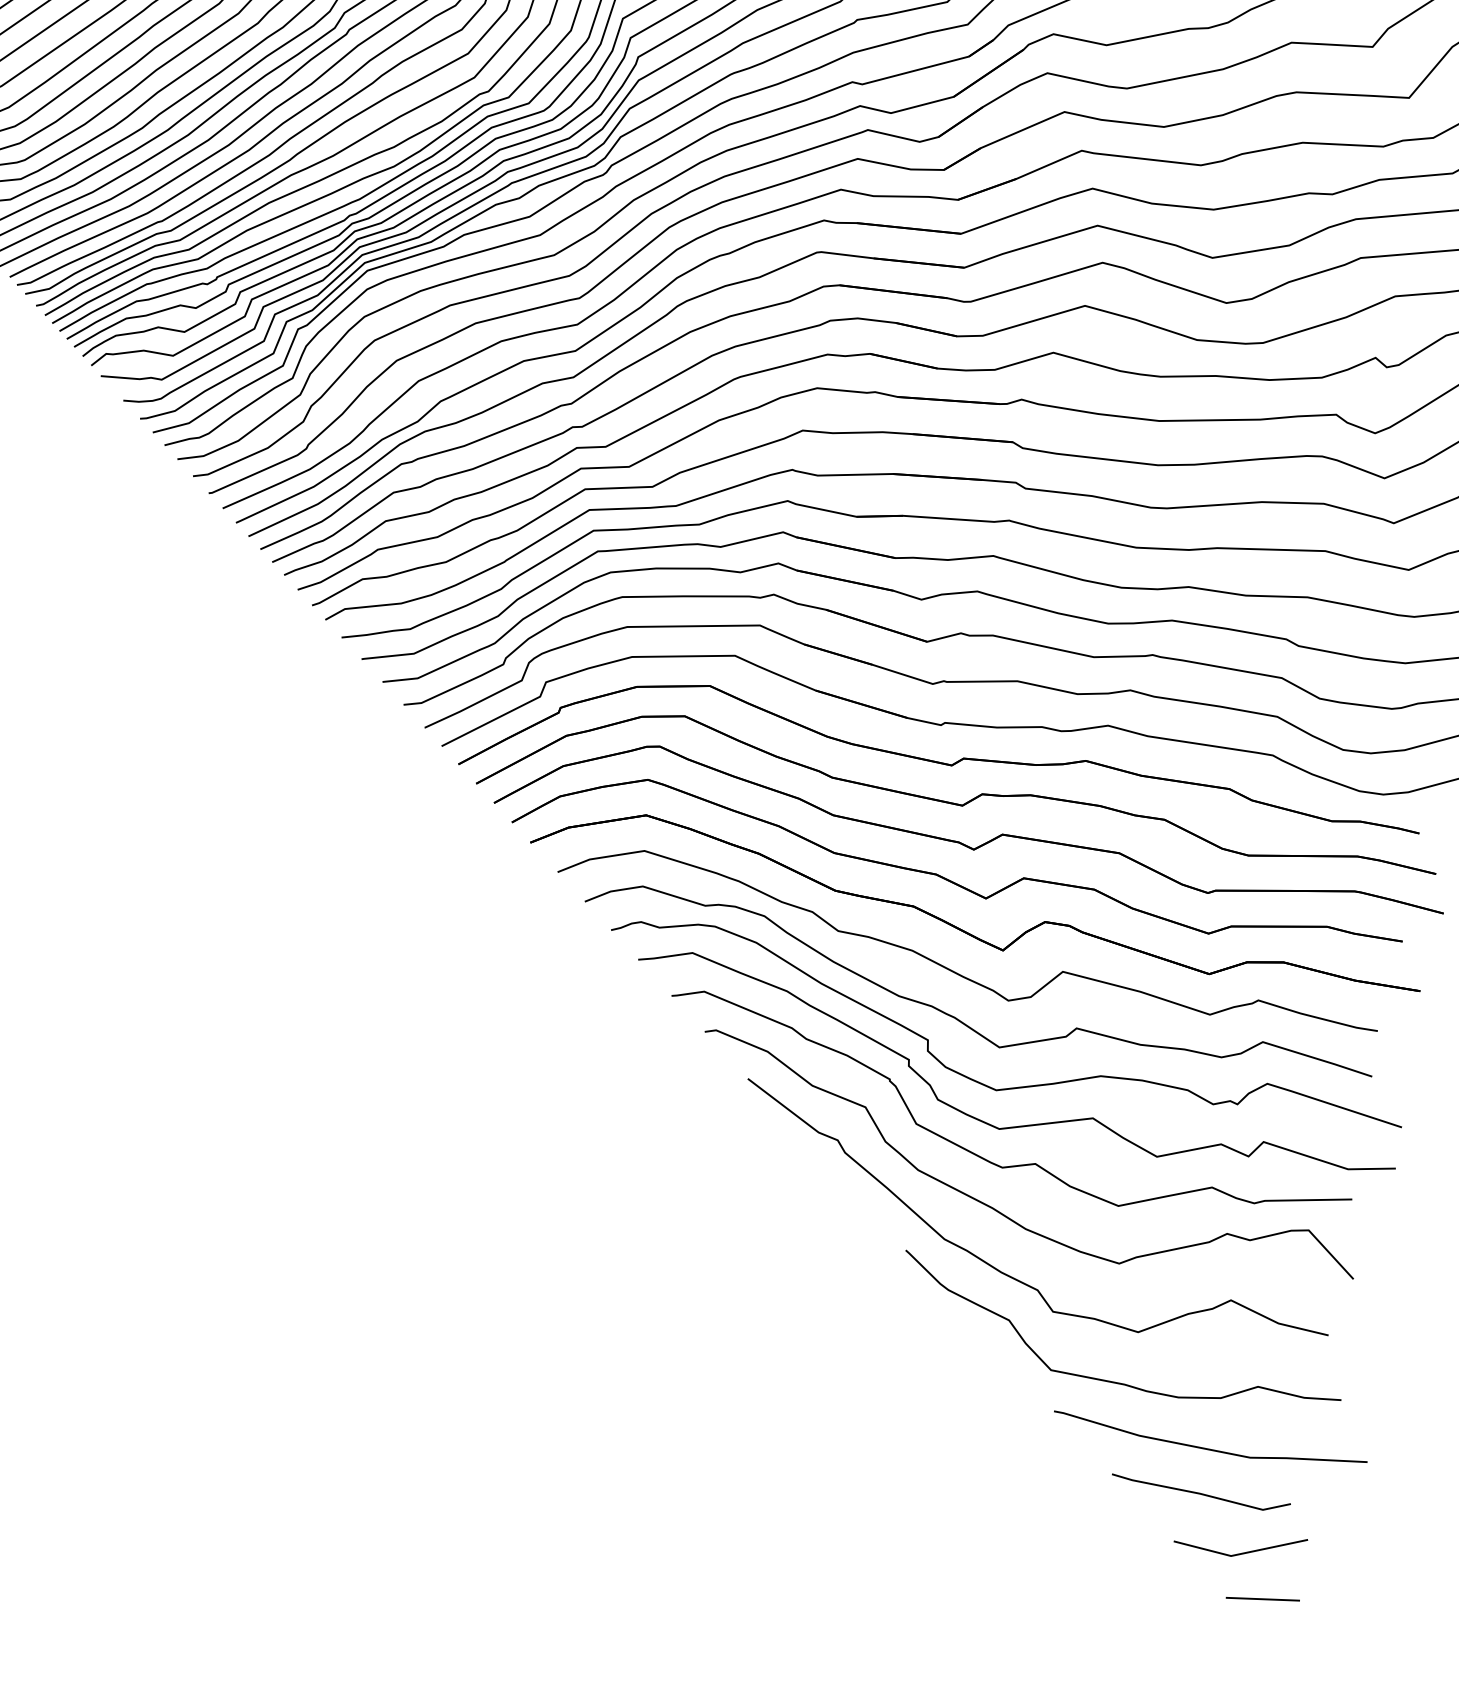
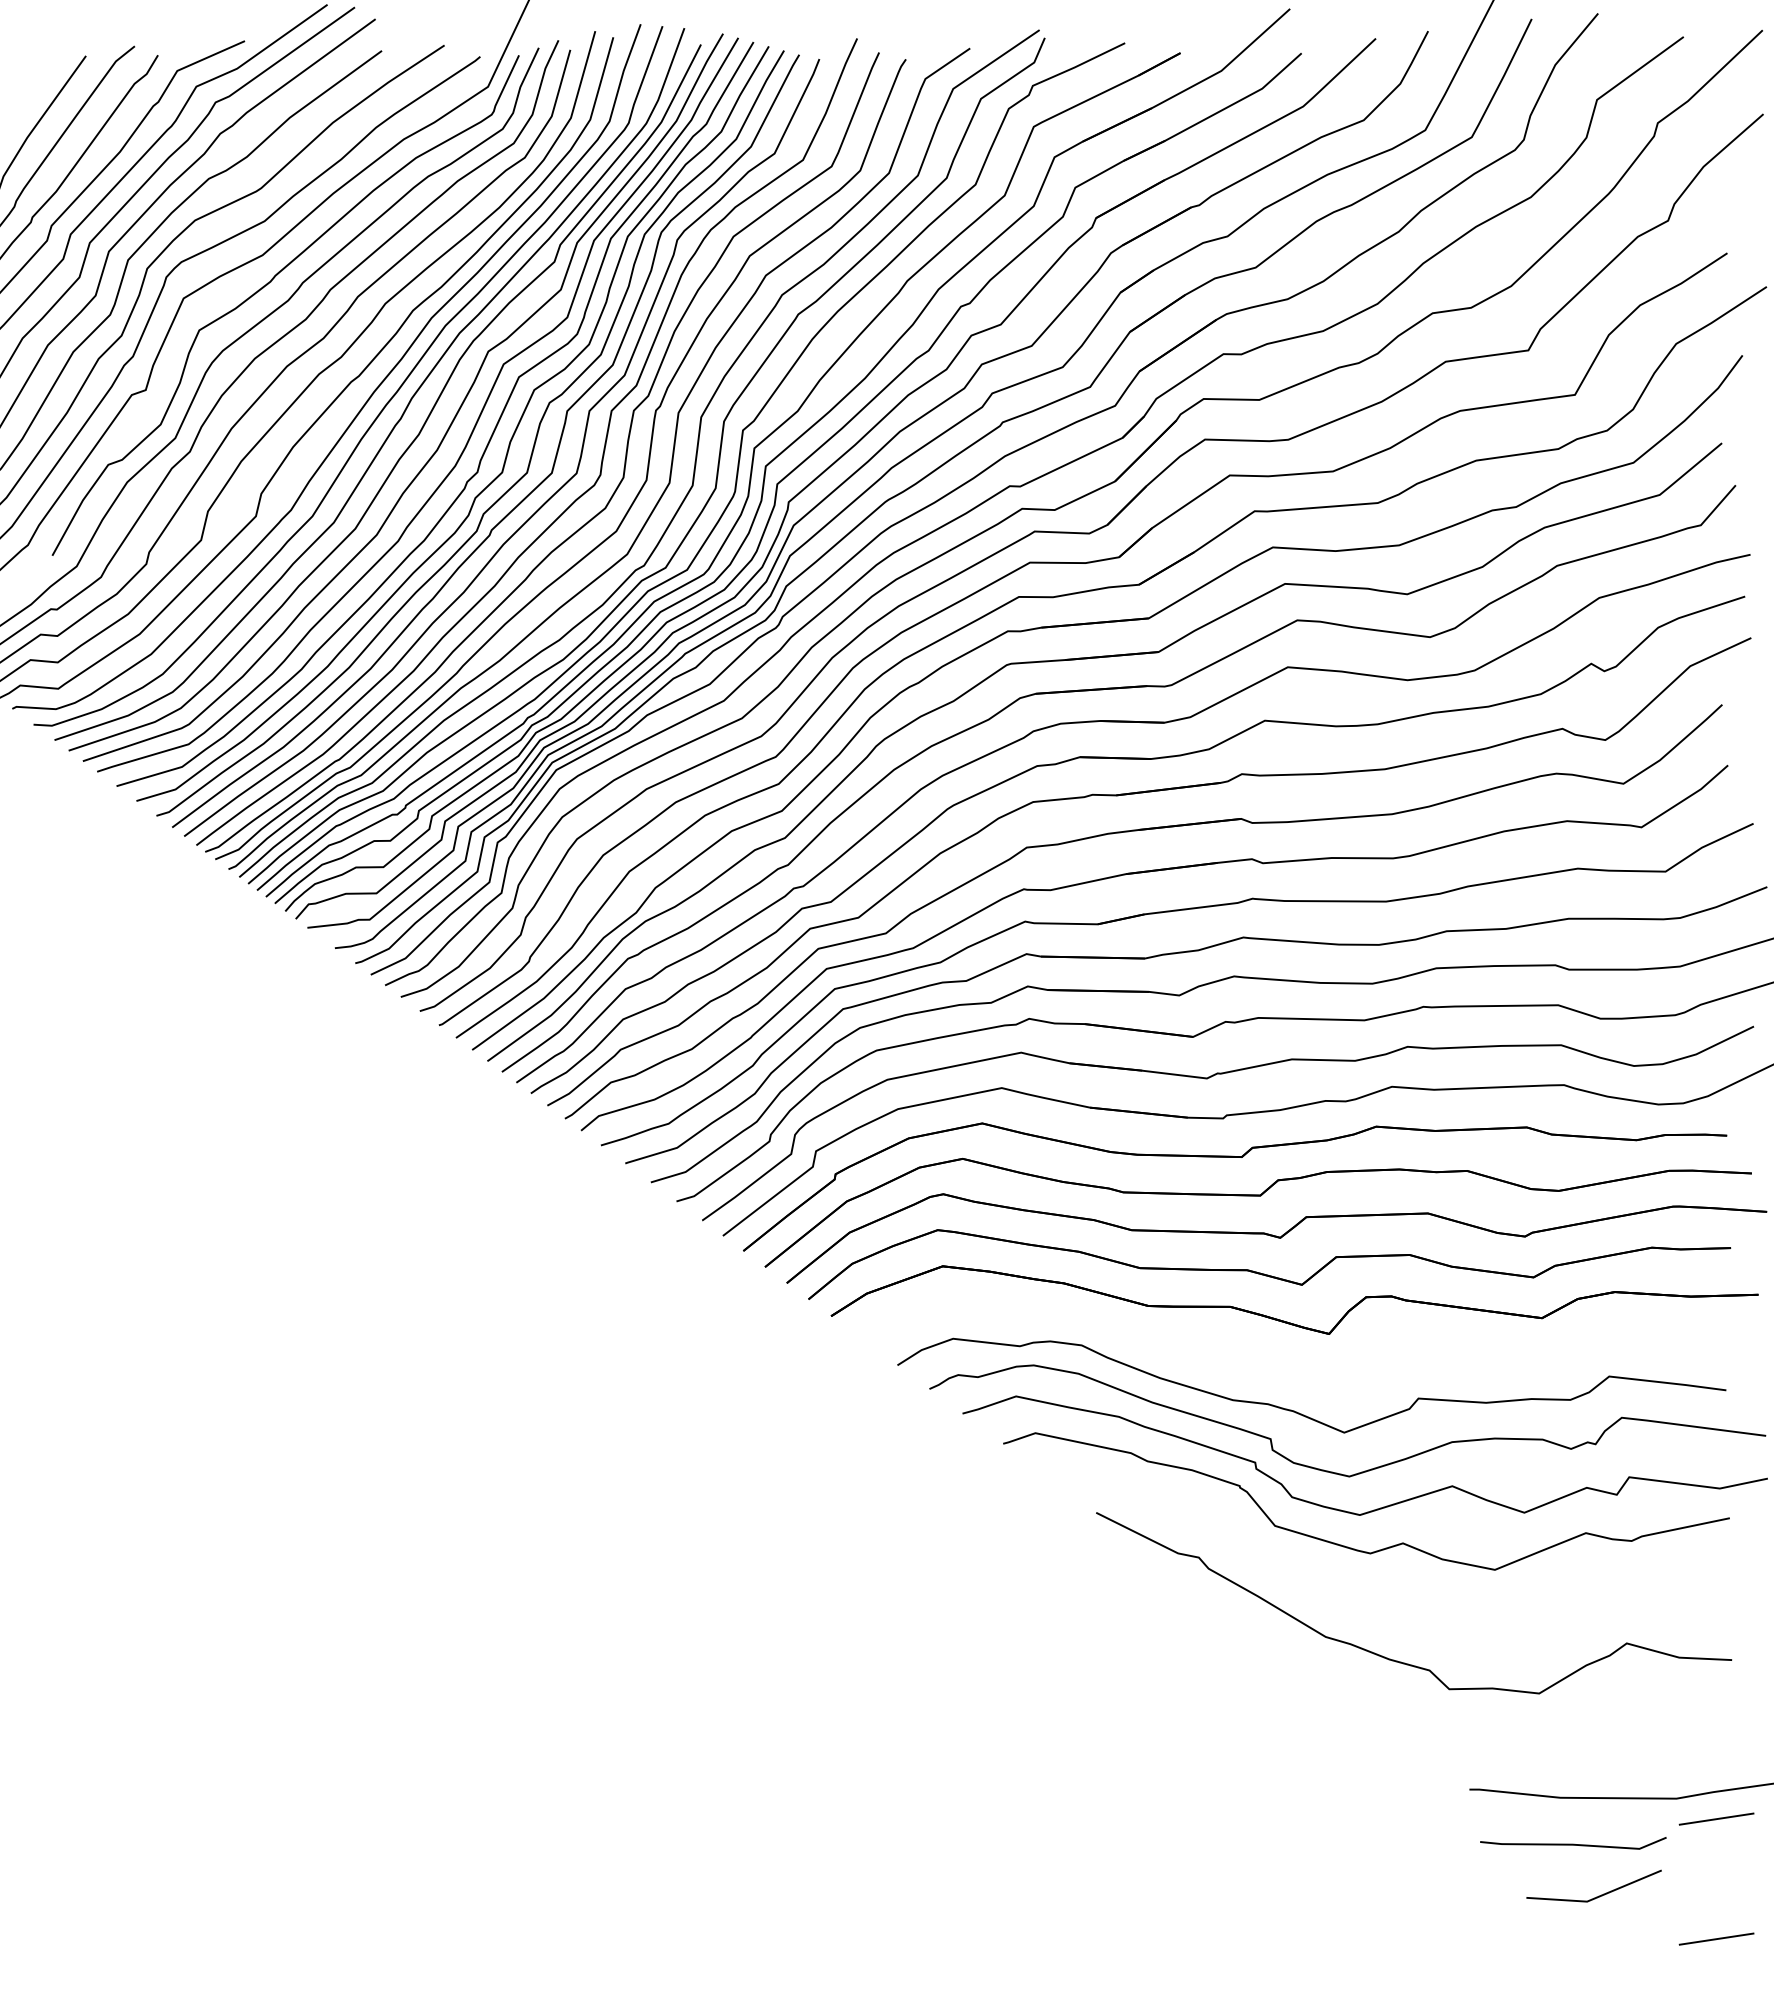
curve: (955, 971) -> (1285, 1364), removed
curve: (998, 1210) -> (1374, 1597), removed
curve: (1112, 1381) -> (1522, 1748), removed
line: (1284, 1483) -> (1716, 1818), added
line: (1200, 1492) -> (1573, 1843), moved
line: (1243, 1552) -> (1598, 1895), moved

